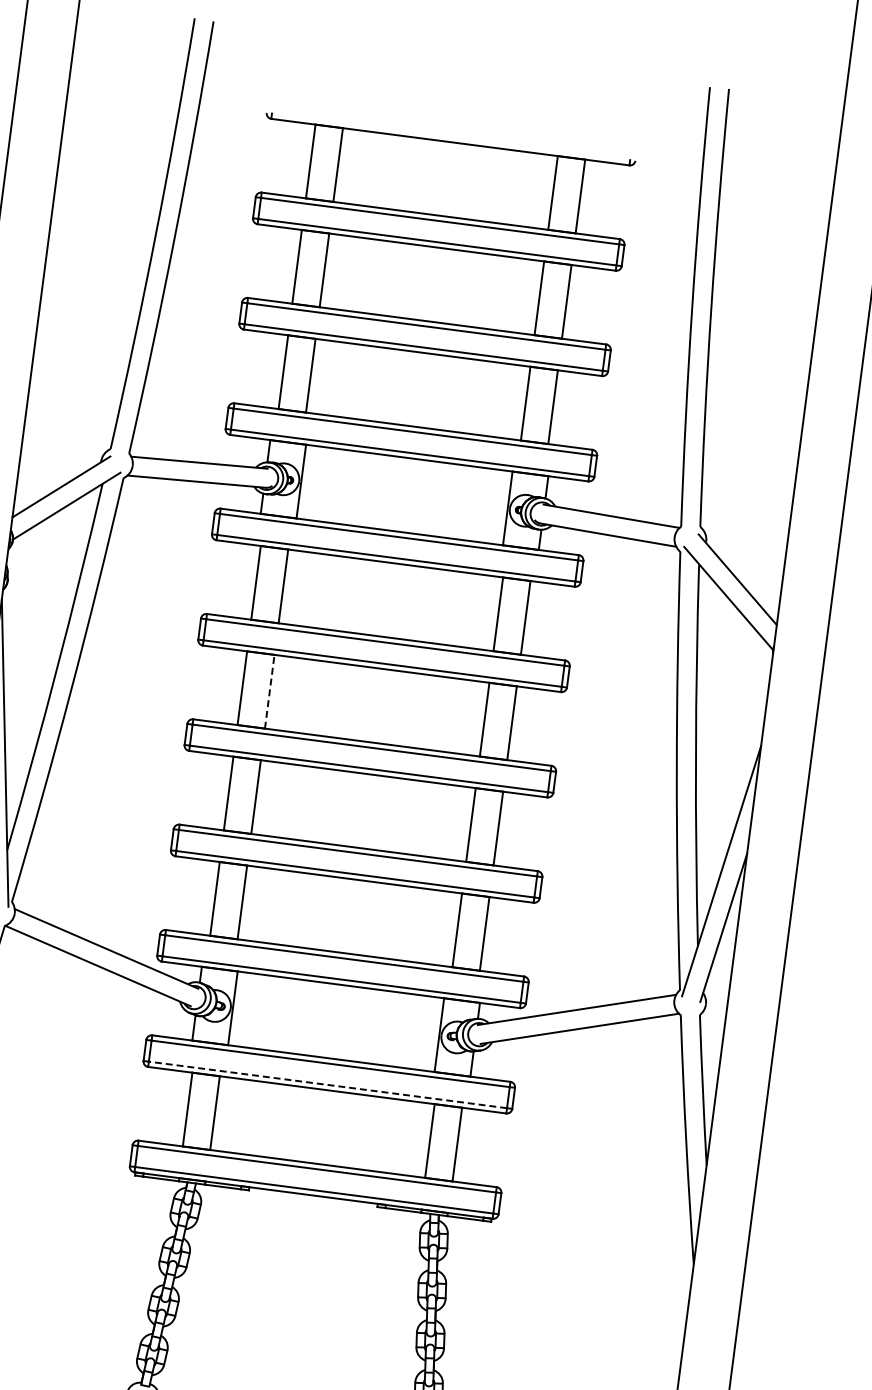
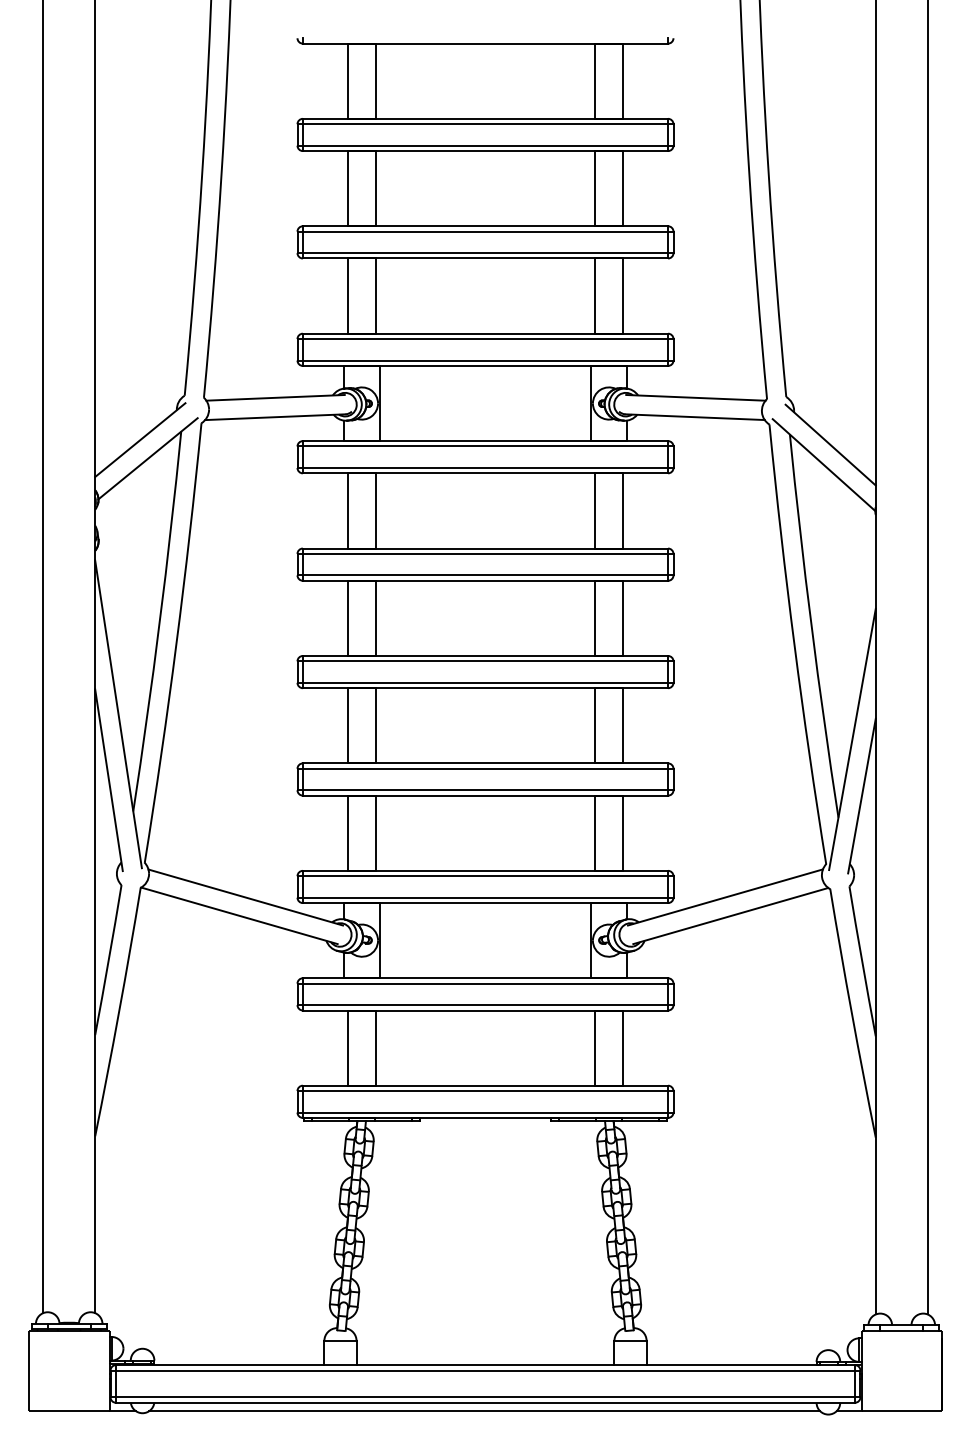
line: (269, 691) -> (375, 618), dashed -> solid
line: (327, 1085) -> (485, 1005), dashed -> solid

